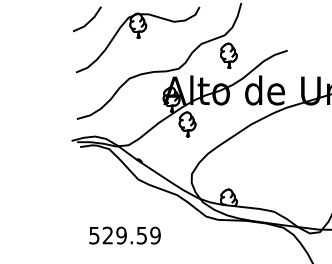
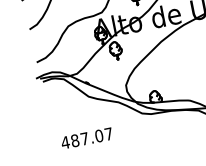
text: (124, 235) -> (86, 138), 529.59 -> 487.07

